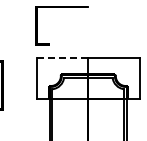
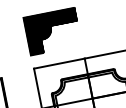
hatch: (62, 25) -> (52, 31), added
line: (62, 58) -> (59, 63), dashed -> solid

